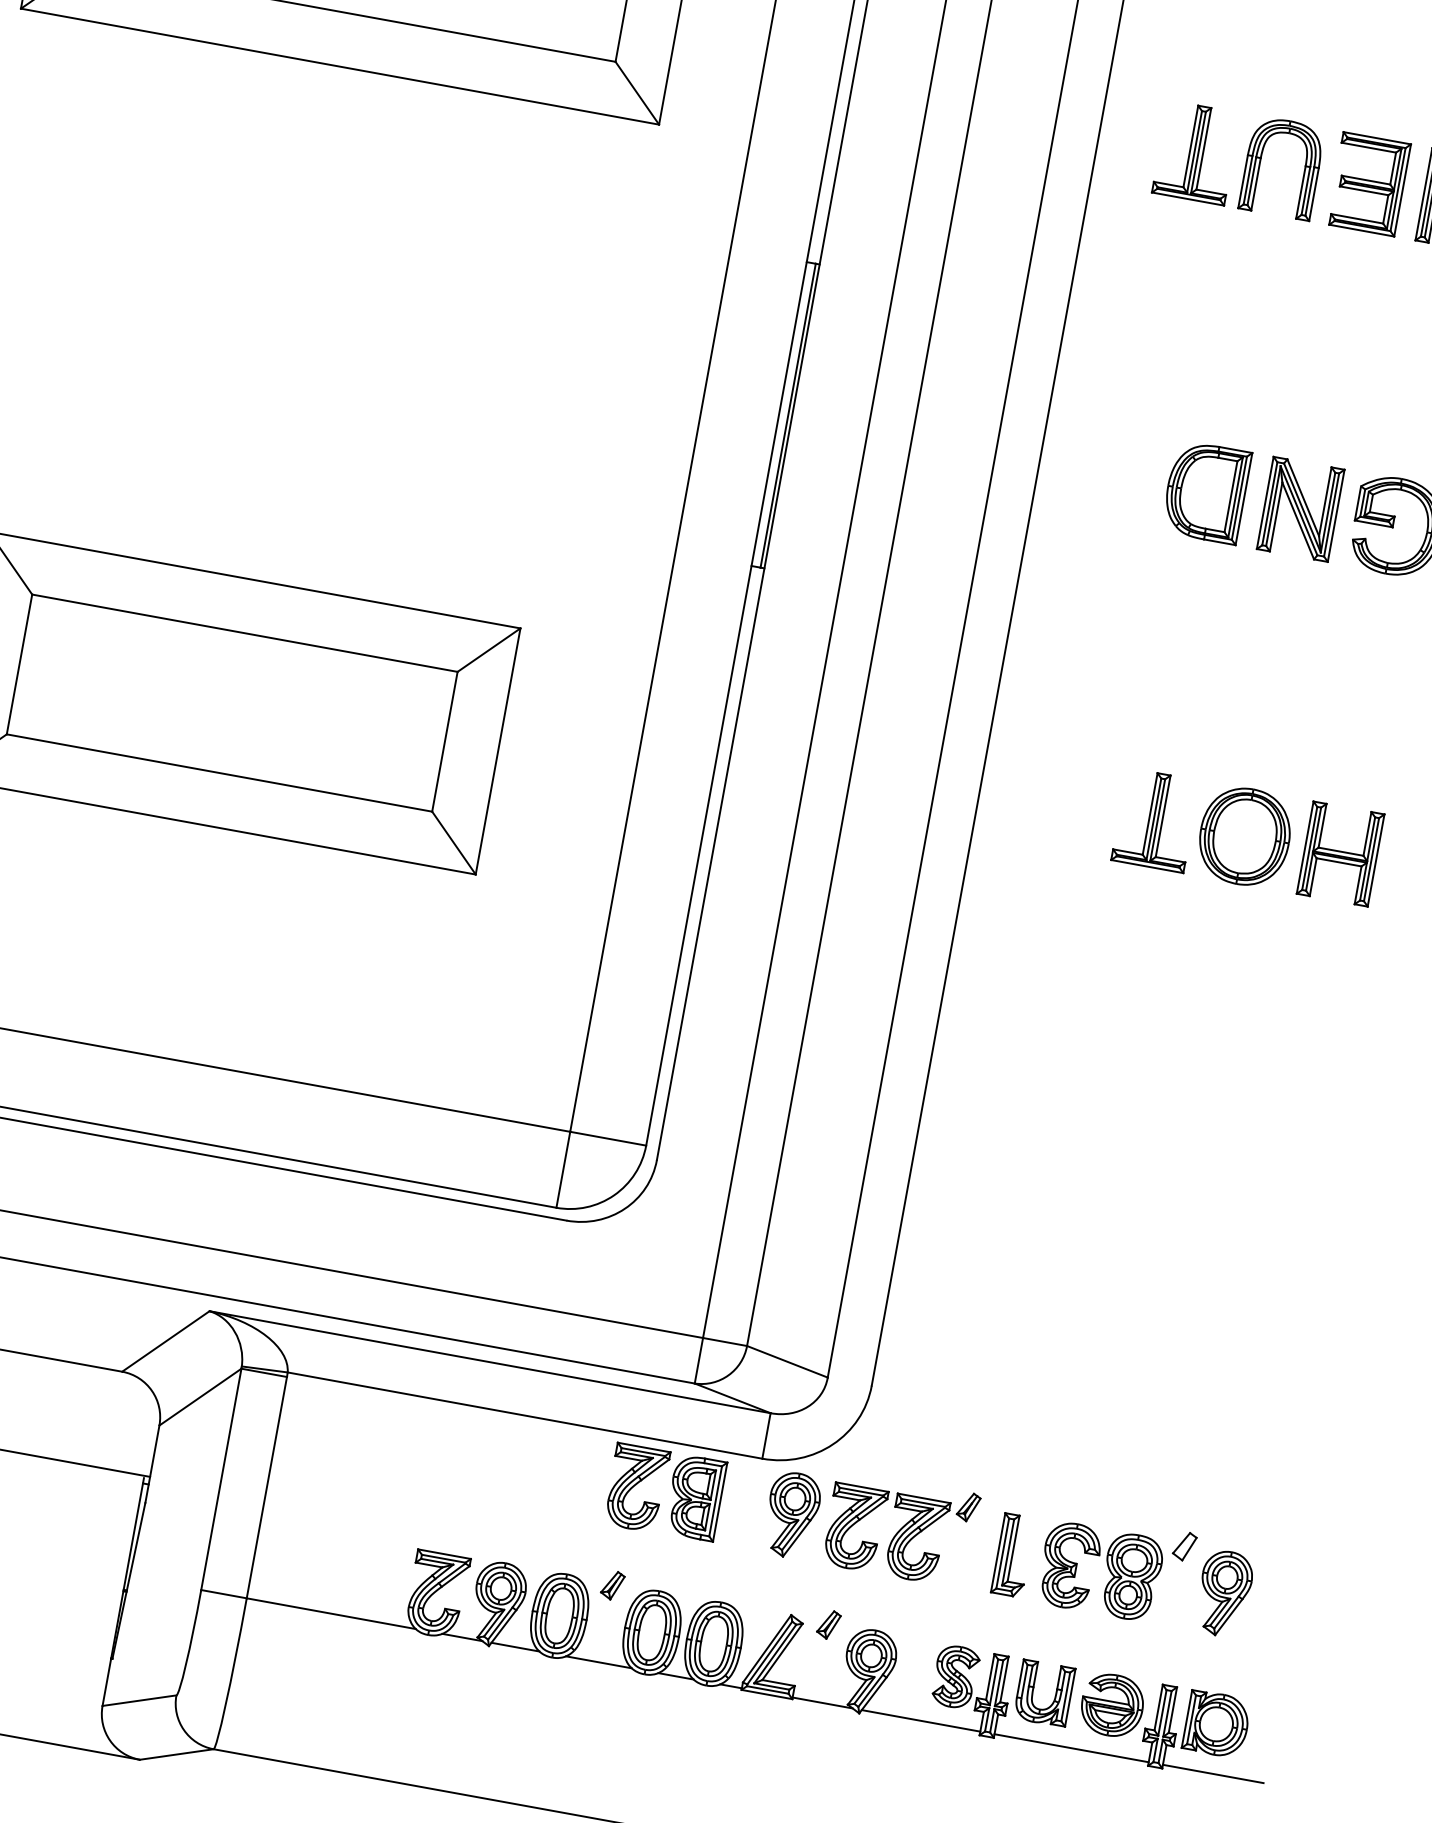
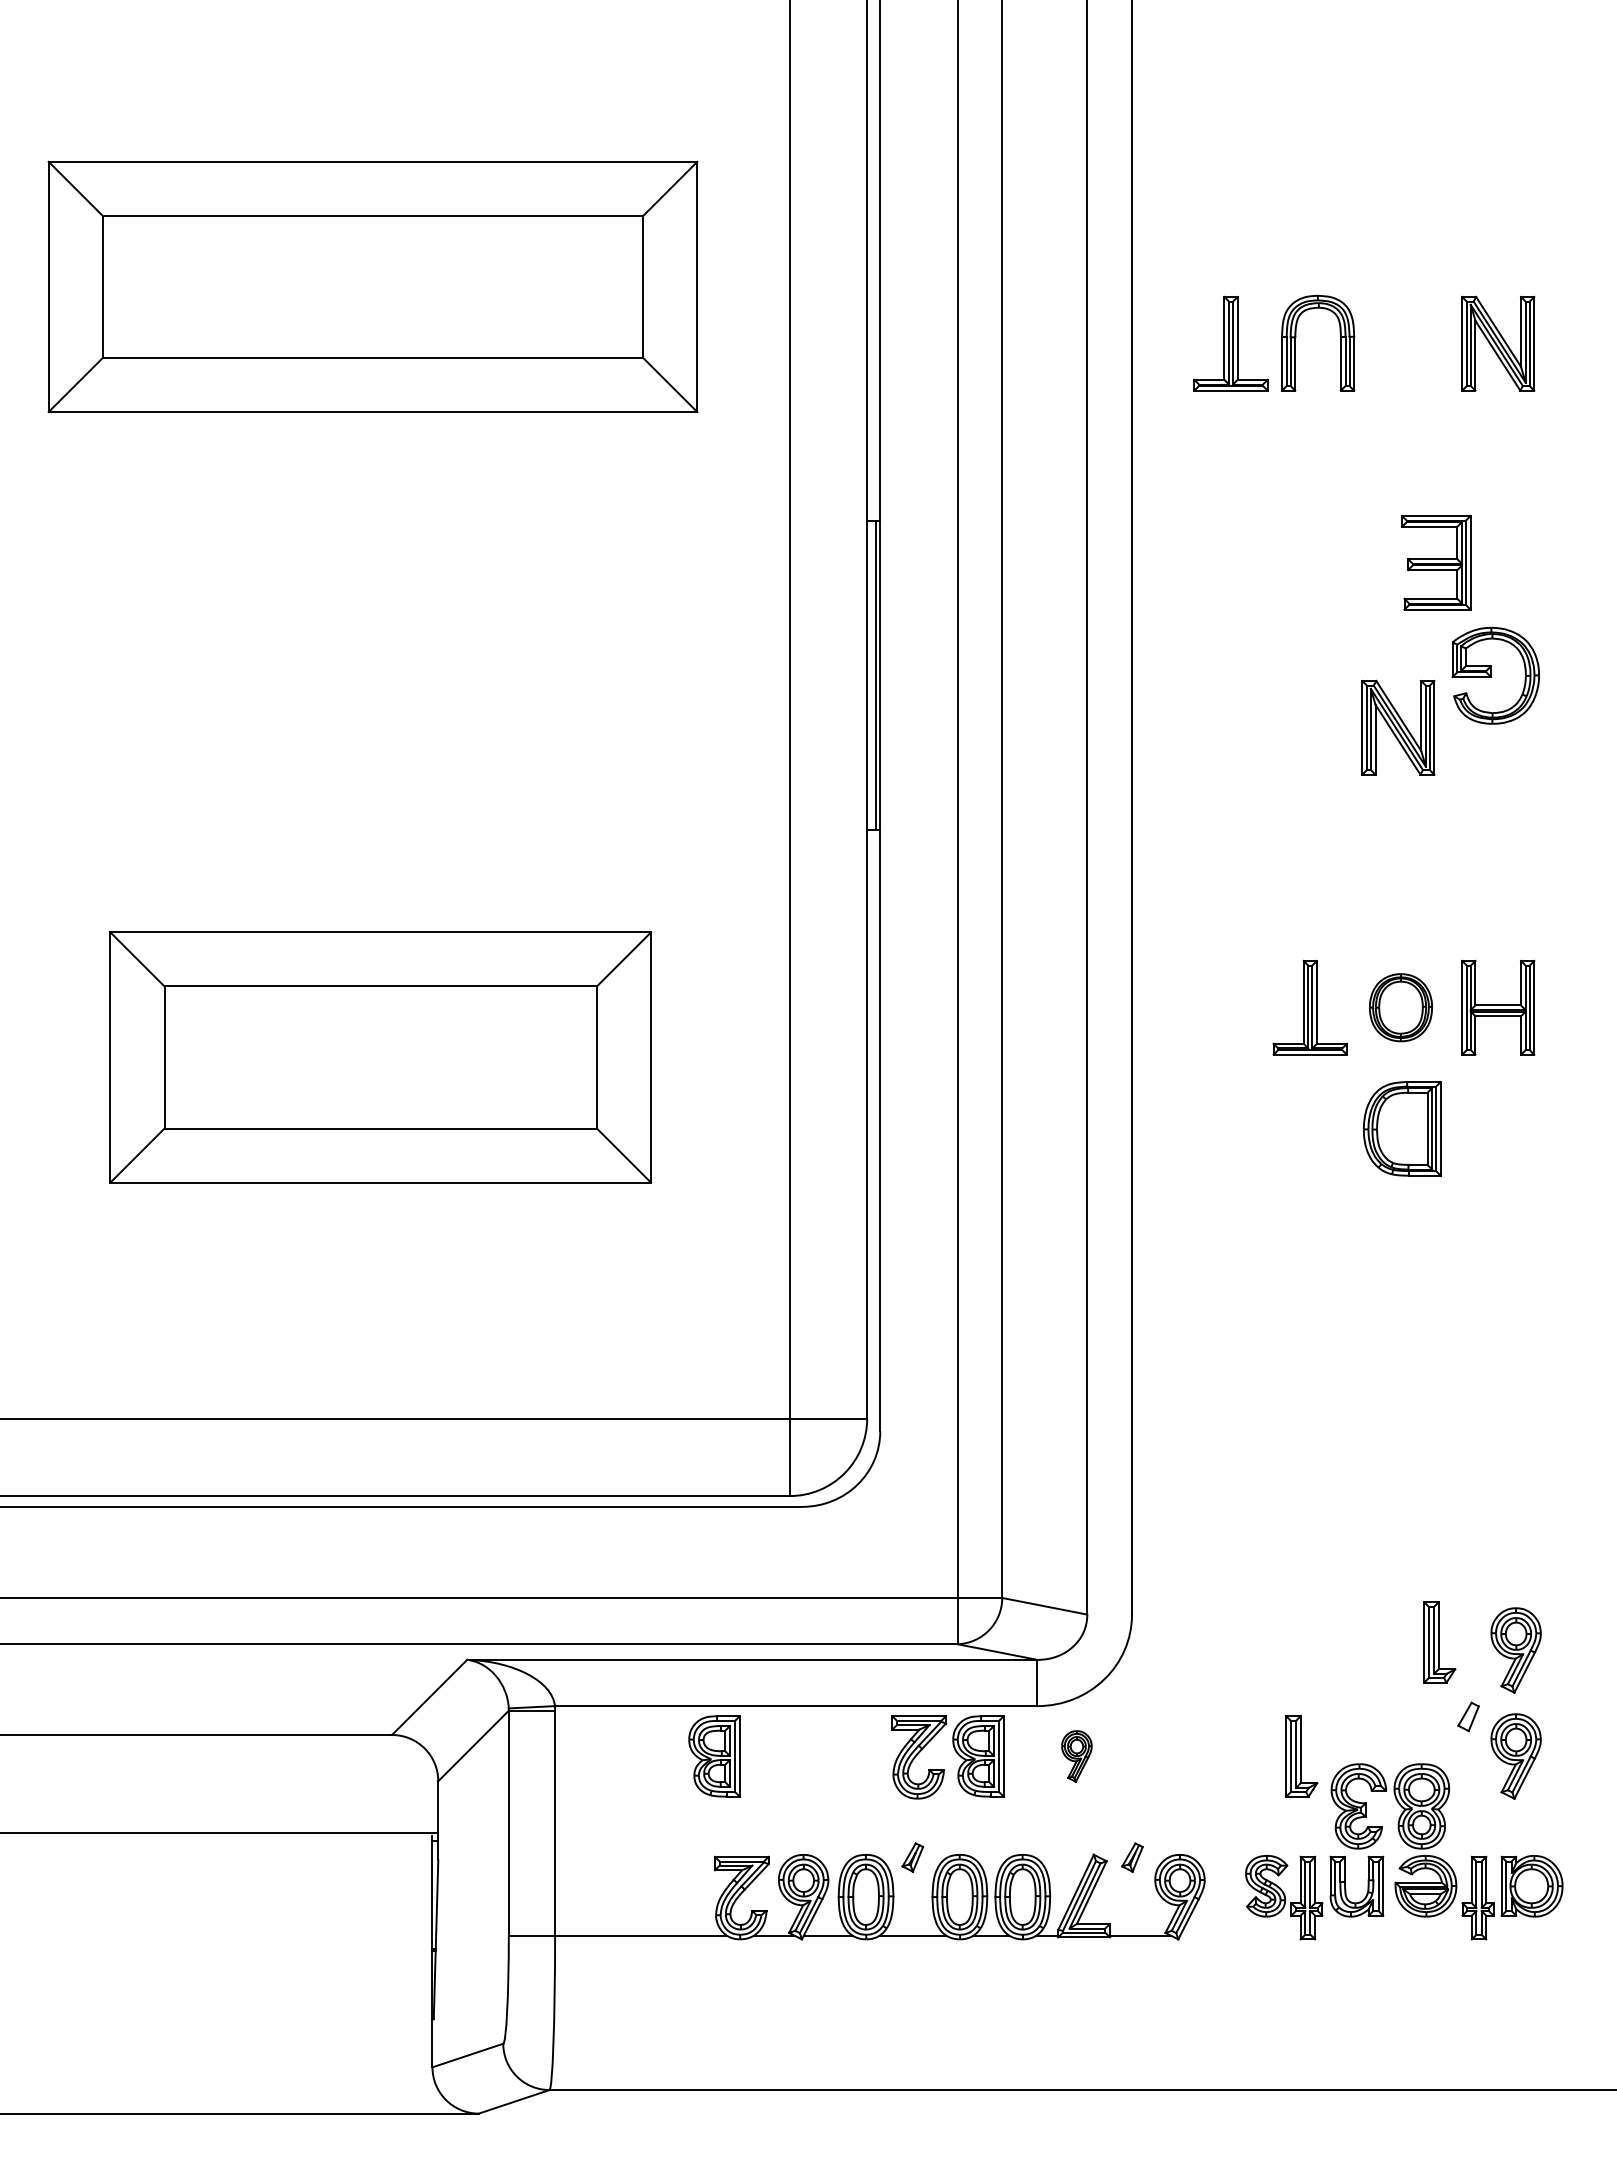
part: (1369, 184) -> (1436, 562), moved
part: (1206, 491) -> (1402, 1128), moved
part: (1300, 509) -> (1398, 727), moved
part: (1244, 836) -> (1400, 1007), size x0.7
part: (435, 1450) -> (714, 1756), added
part: (1169, 1468) -> (1439, 1642), added
part: (1242, 1489) -> (1515, 1650), added
part: (791, 1515) -> (1076, 1756), size x0.6
part: (901, 1529) -> (1186, 1750), removed
part: (1107, 1567) -> (1396, 1801), moved
line: (921, 1720) -> (1240, 1935), removed
line: (1071, 1748) -> (1393, 1935), removed
line: (1213, 1773) -> (1537, 1935), removed

